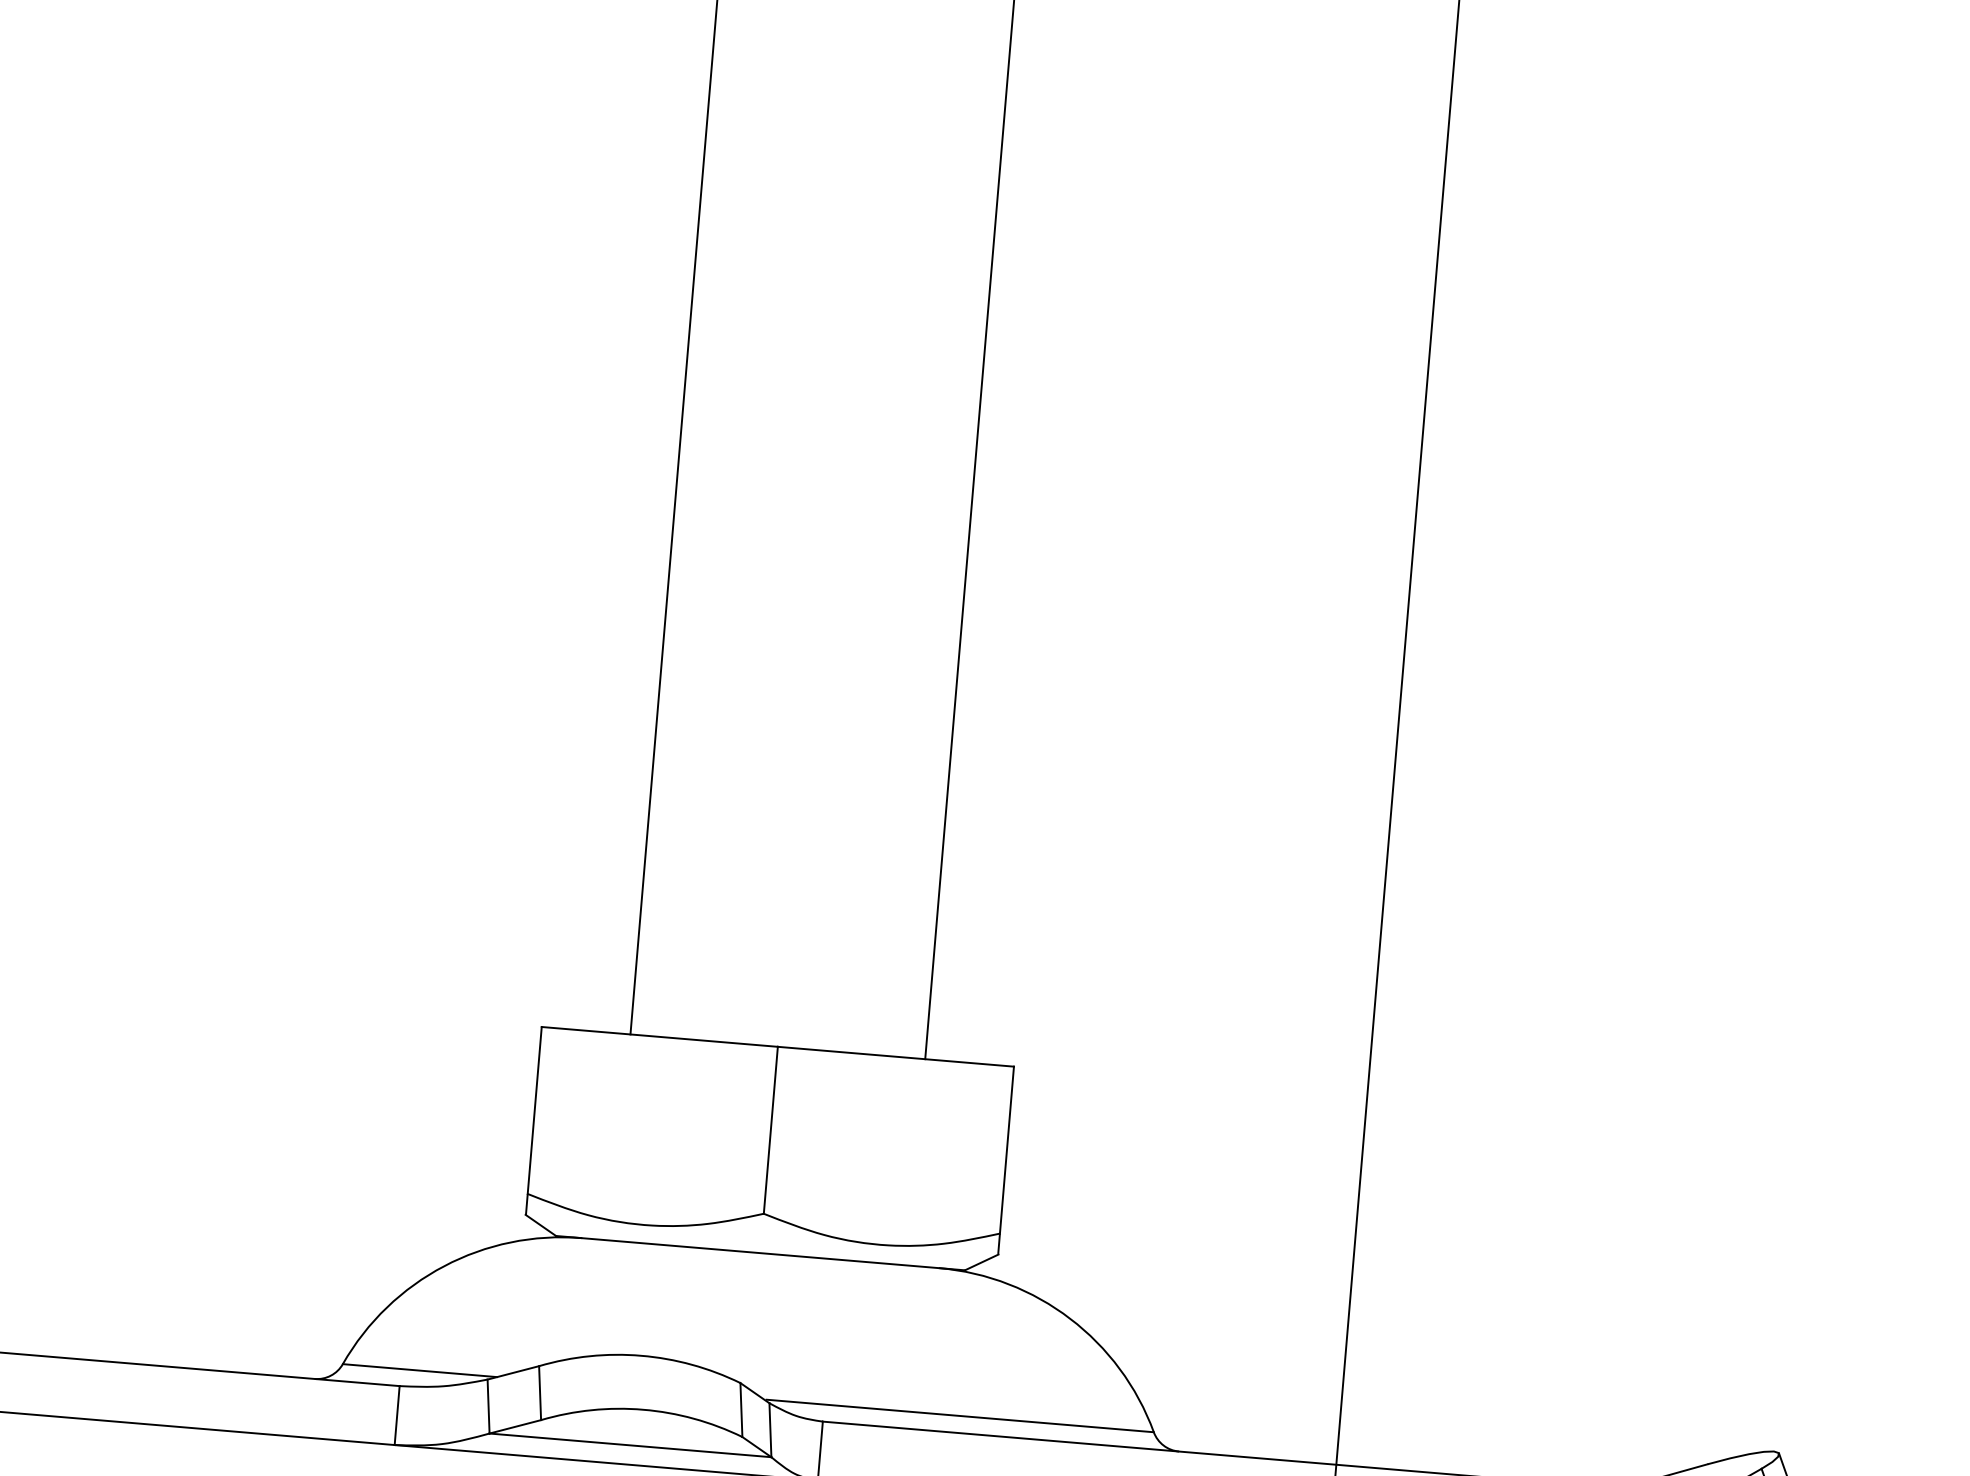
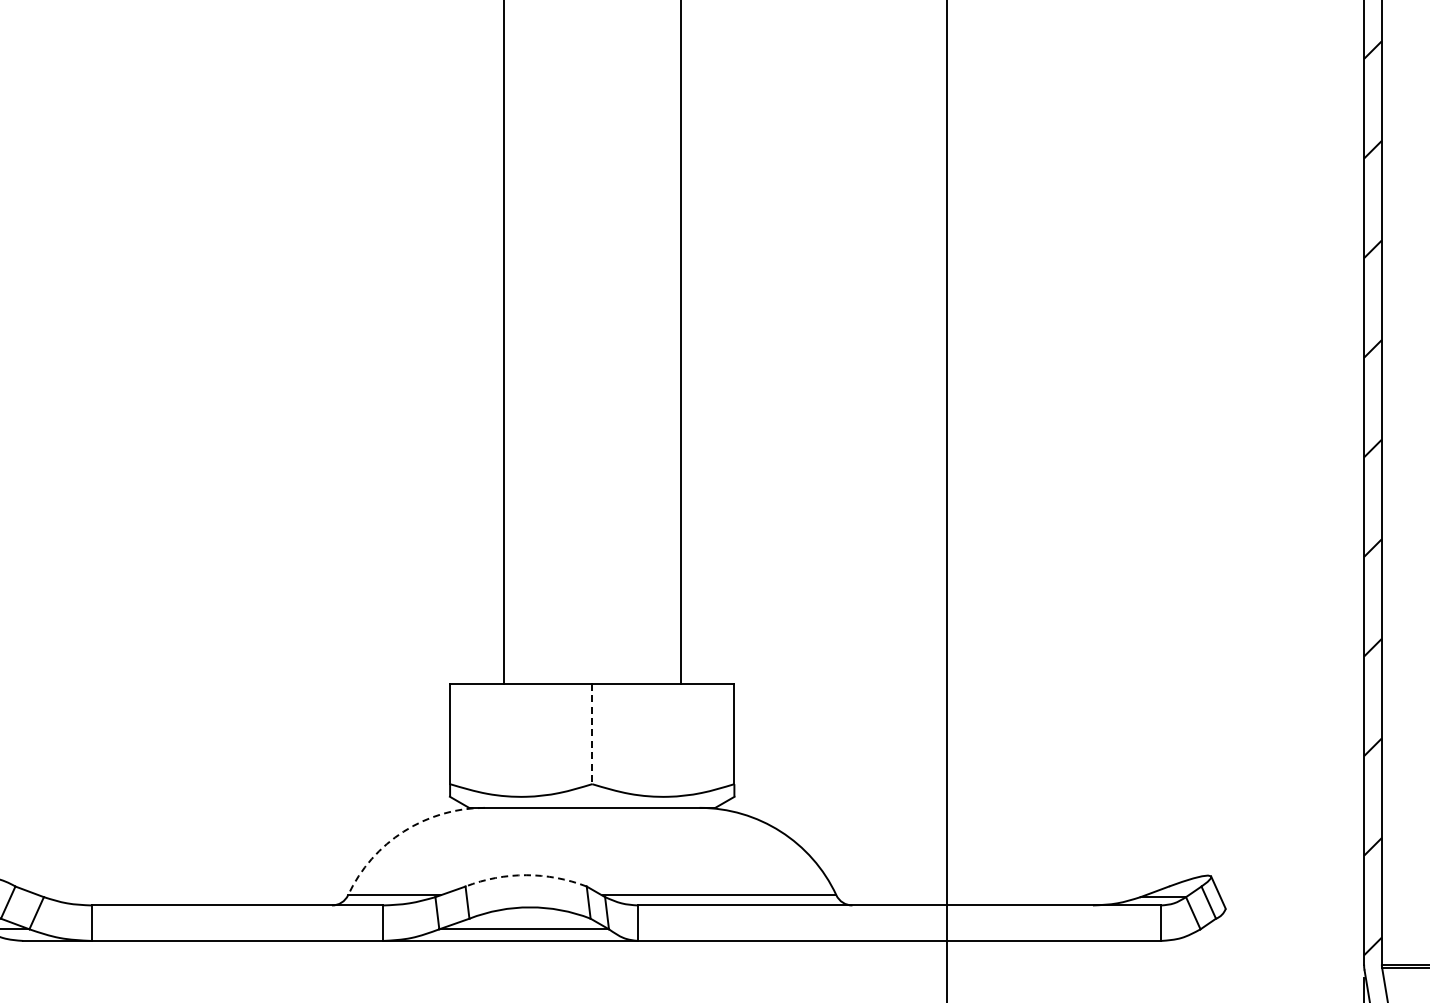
line: (771, 1131) -> (592, 734), solid -> dashed
arc: (443, 1266) -> (403, 831), solid -> dashed
arc: (641, 1356) -> (526, 875), solid -> dashed

